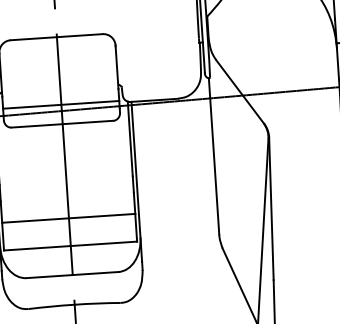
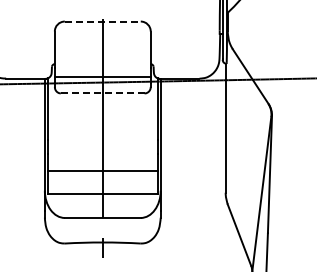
line: (56, 37) -> (102, 21), solid -> dashed
line: (62, 124) -> (102, 93), solid -> dashed

